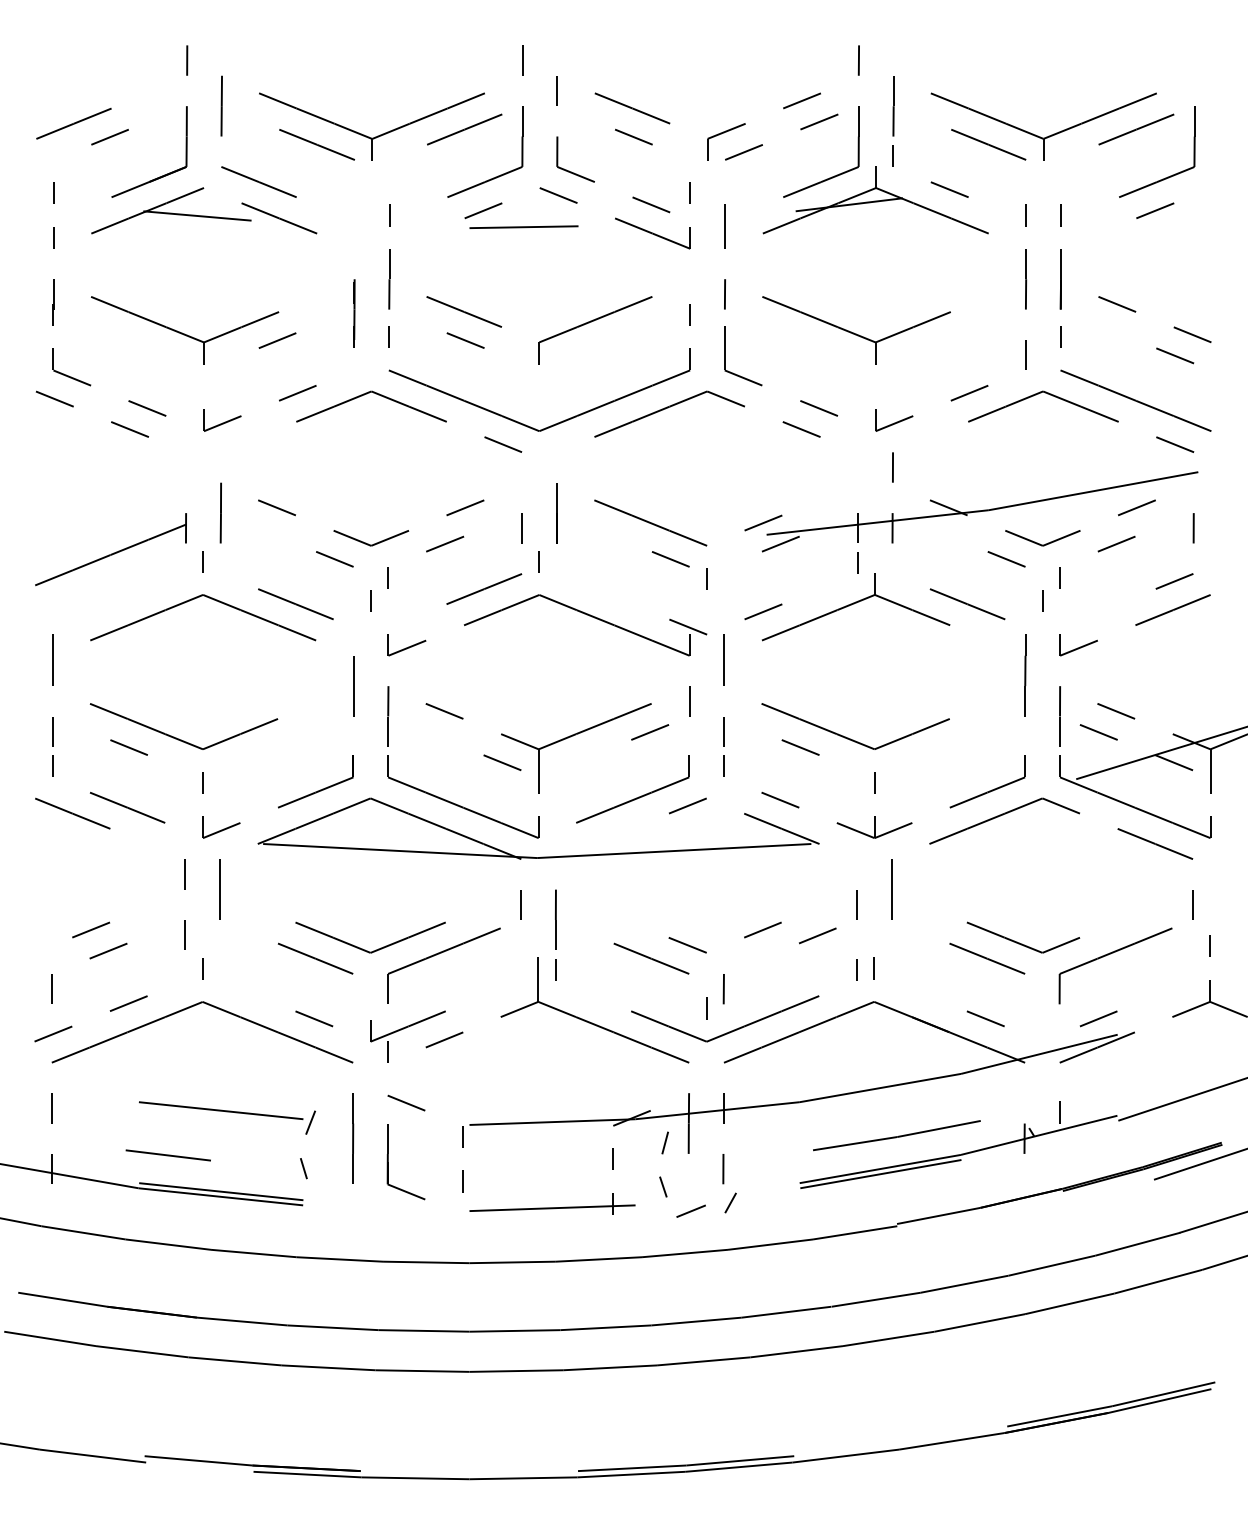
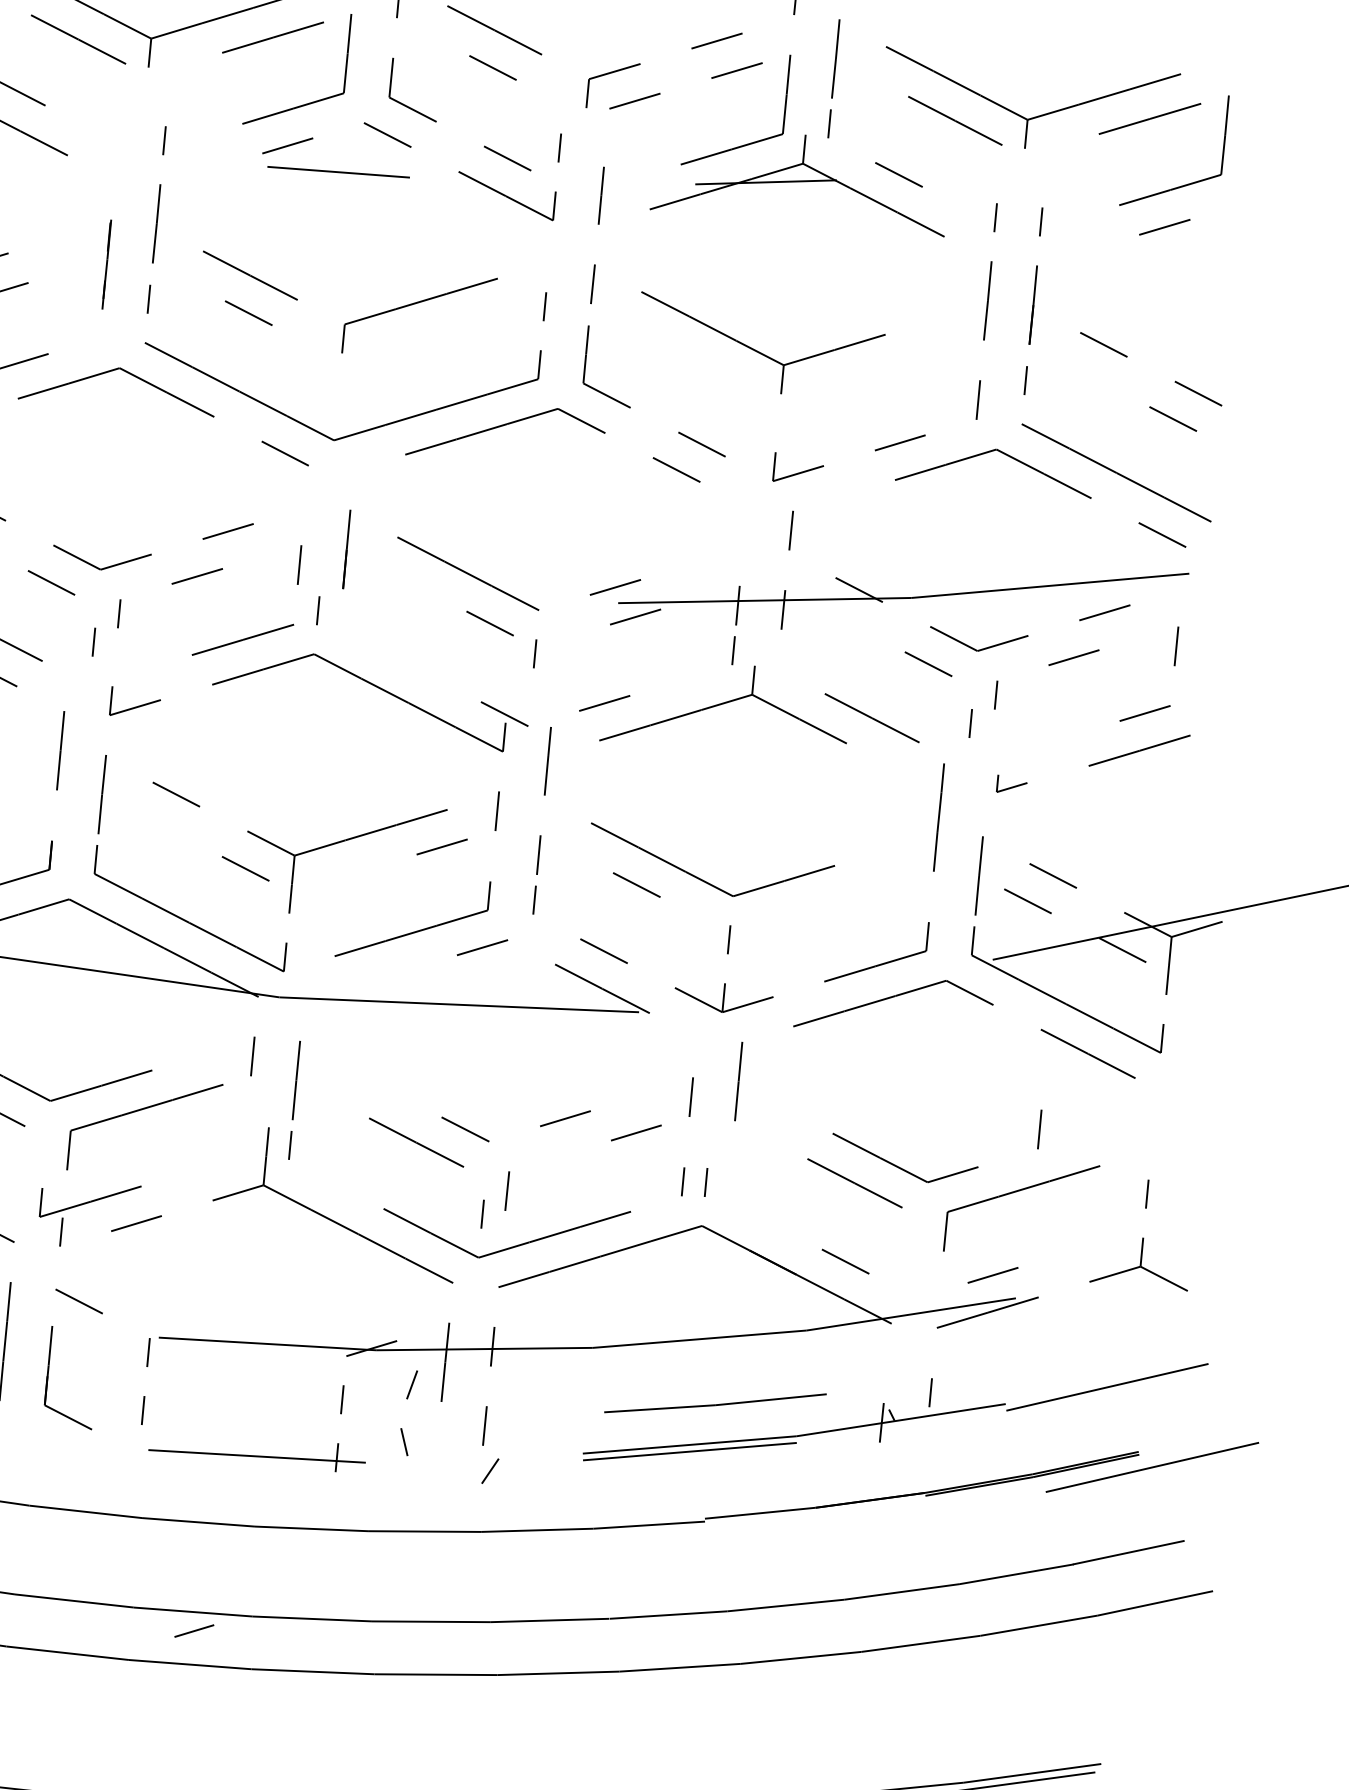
part: (1078, 645) -> (1011, 785), size x0.6
line: (1192, 904) -> (1039, 1129), moved
line: (690, 1210) -> (193, 1629), moved

